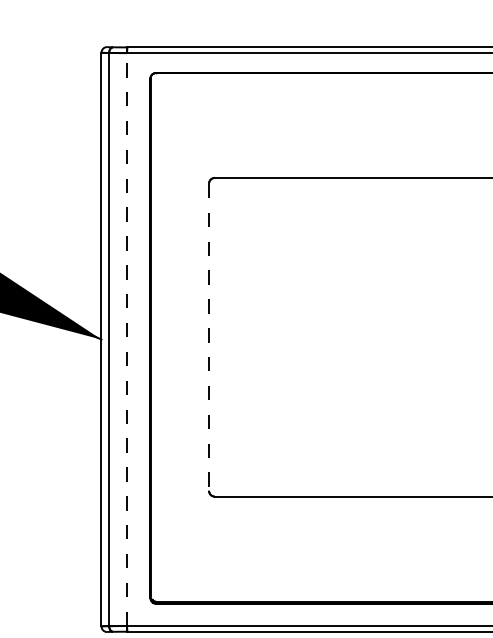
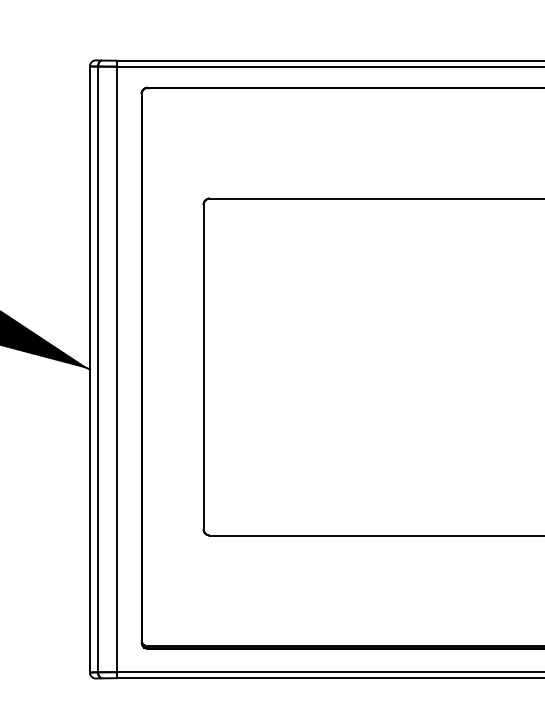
line: (208, 337) -> (203, 367), dashed -> solid
line: (126, 339) -> (116, 369), dashed -> solid

